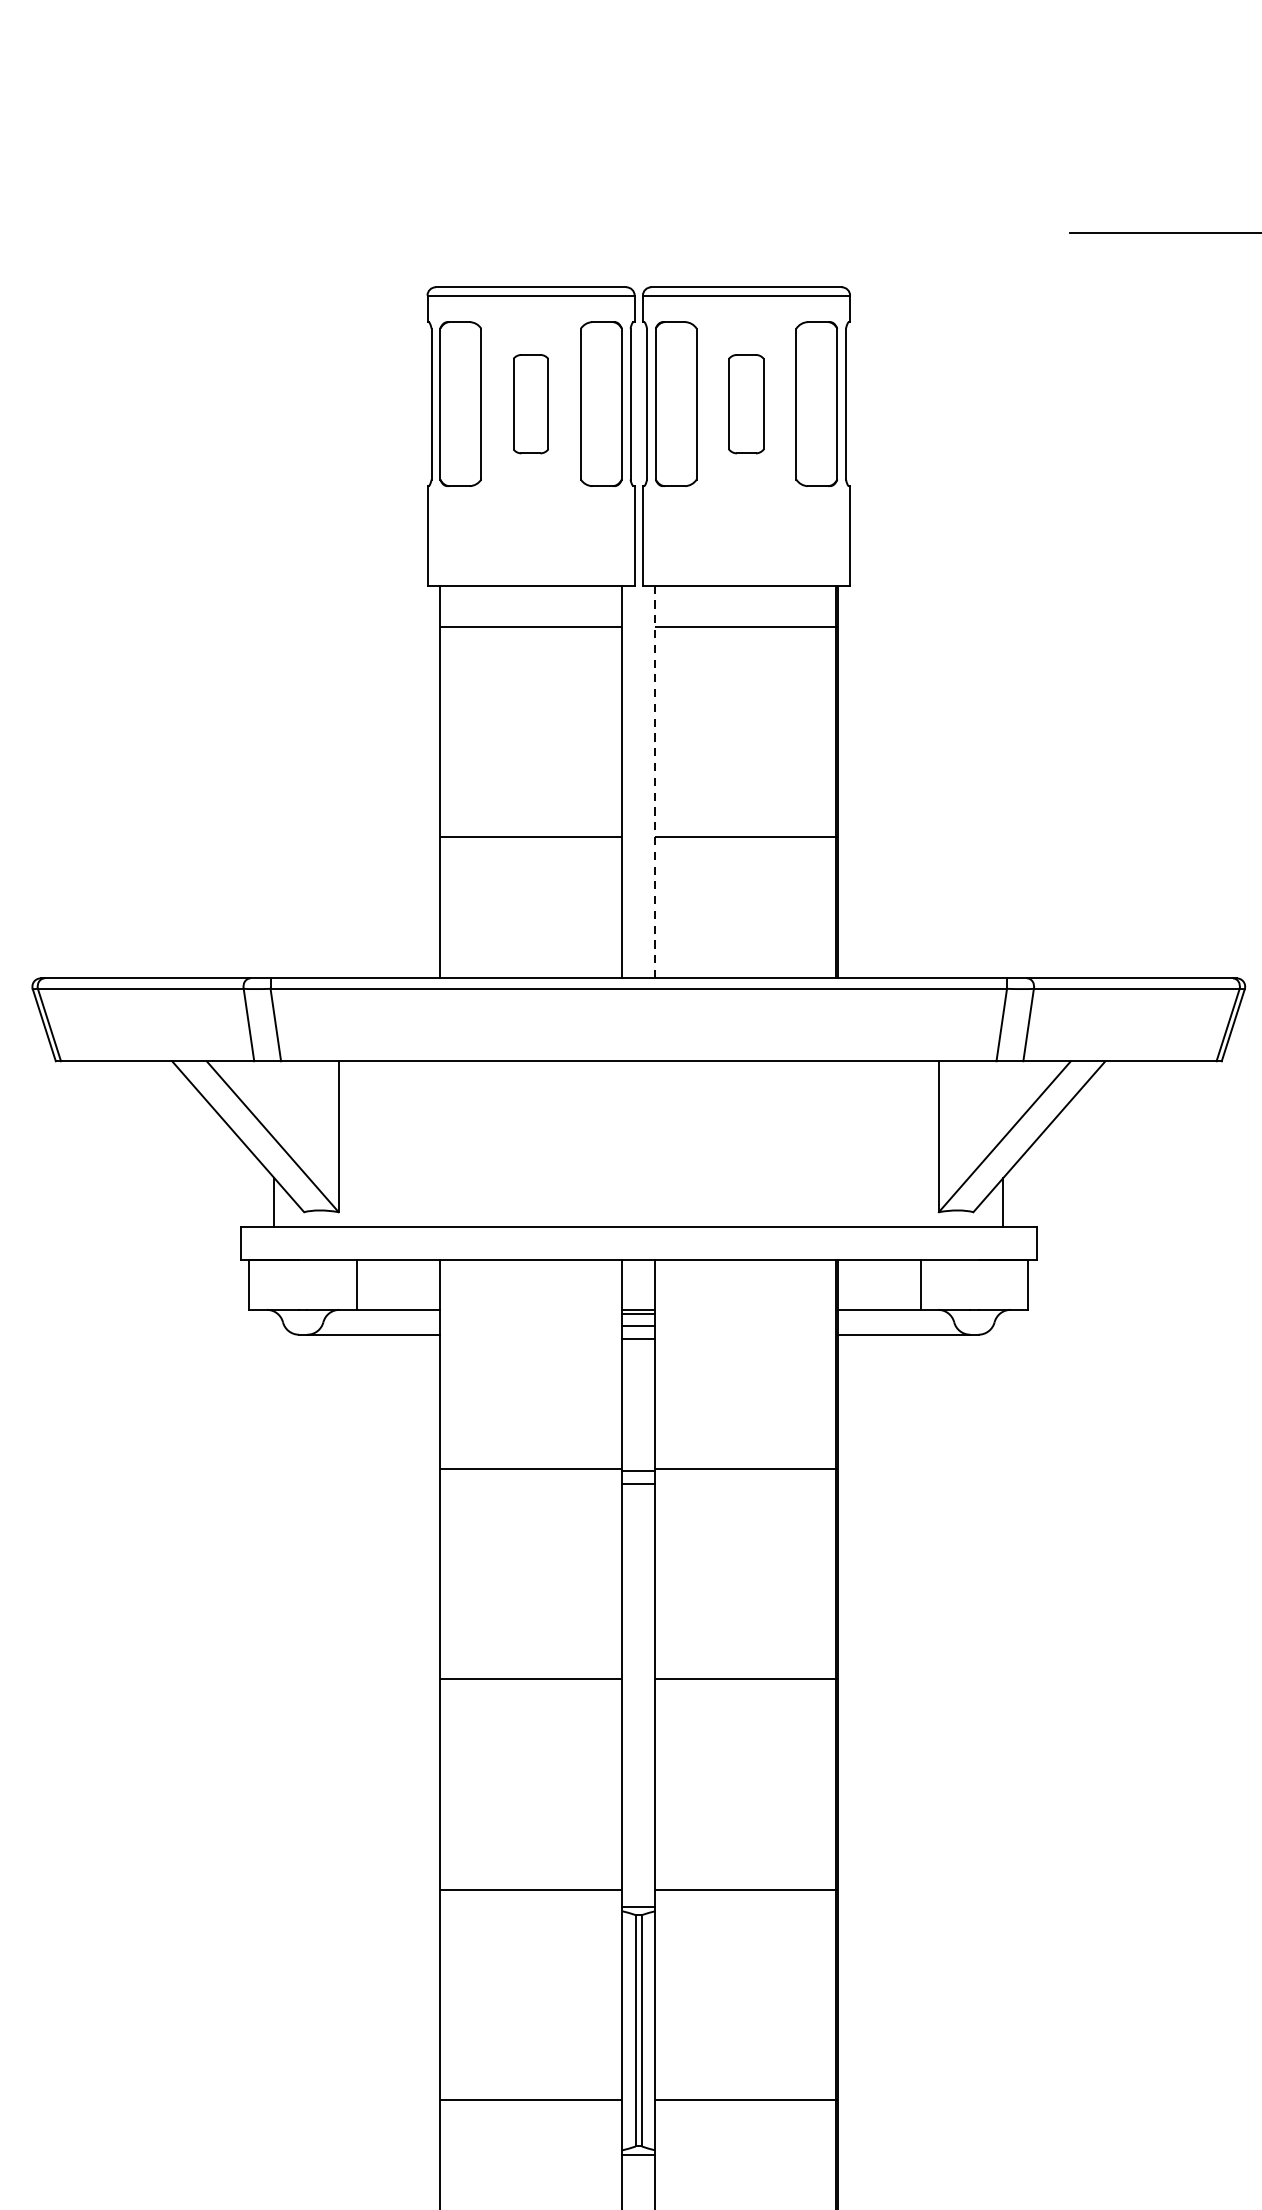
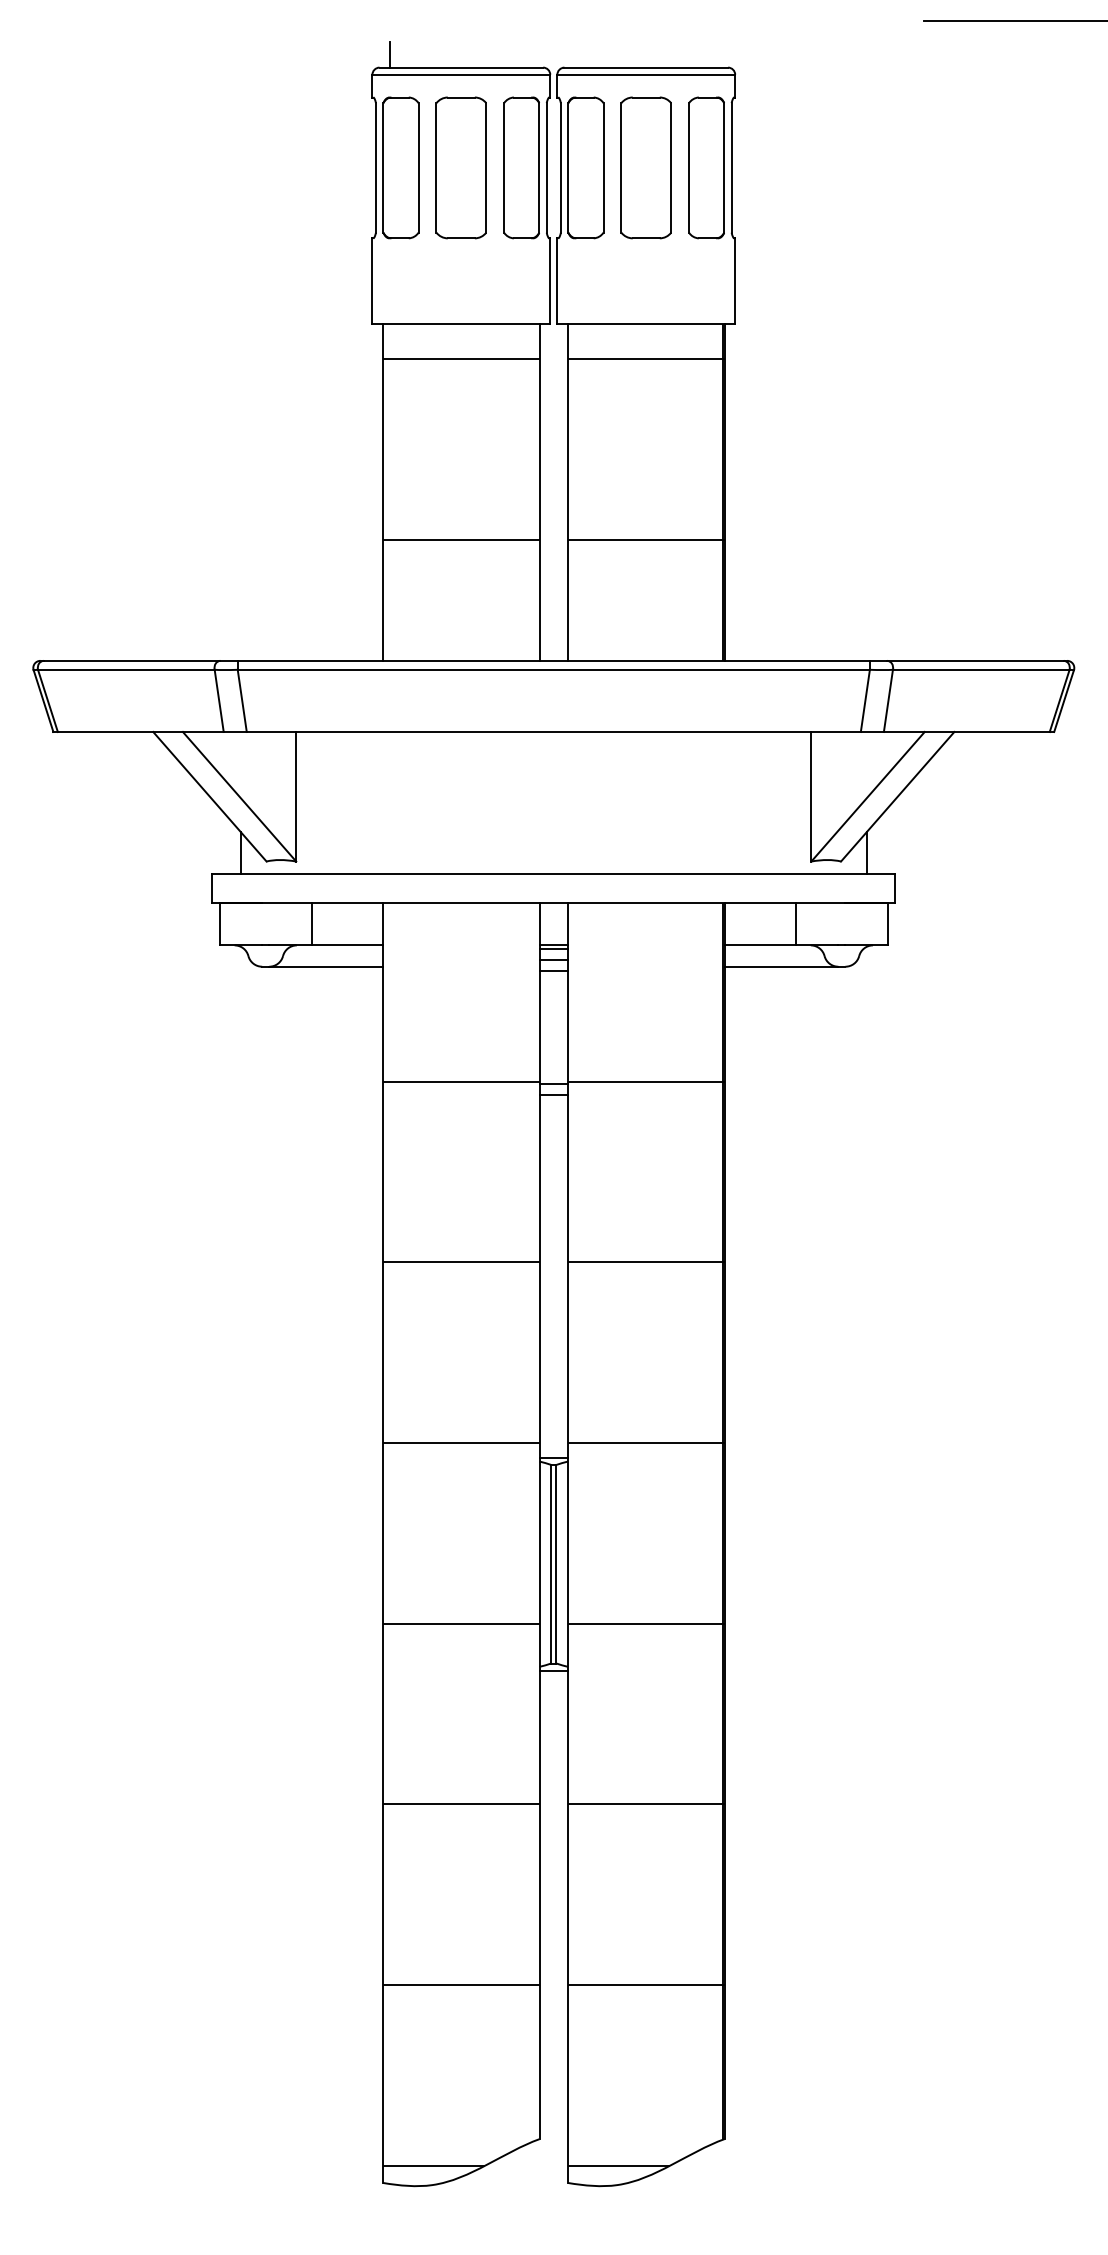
line: (448, 271) -> (390, 54), added
part: (530, 403) -> (460, 167), size x1.67
part: (745, 403) -> (645, 167), size x1.67
line: (655, 782) -> (568, 492), dashed -> solid

